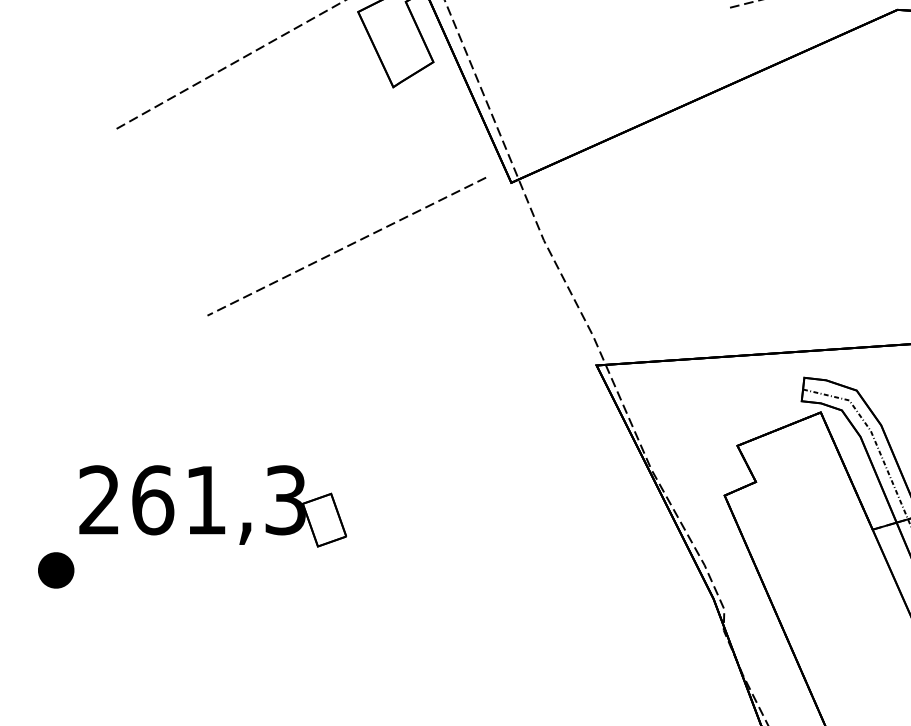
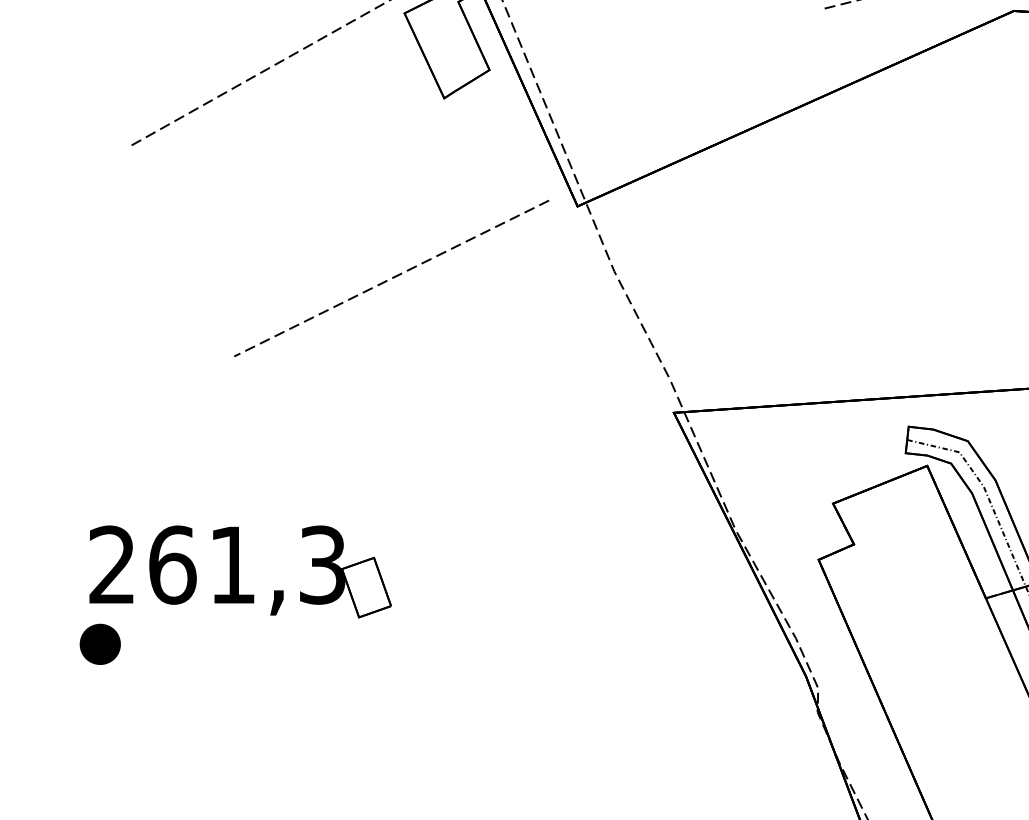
part: (55, 569) -> (99, 643), moved

